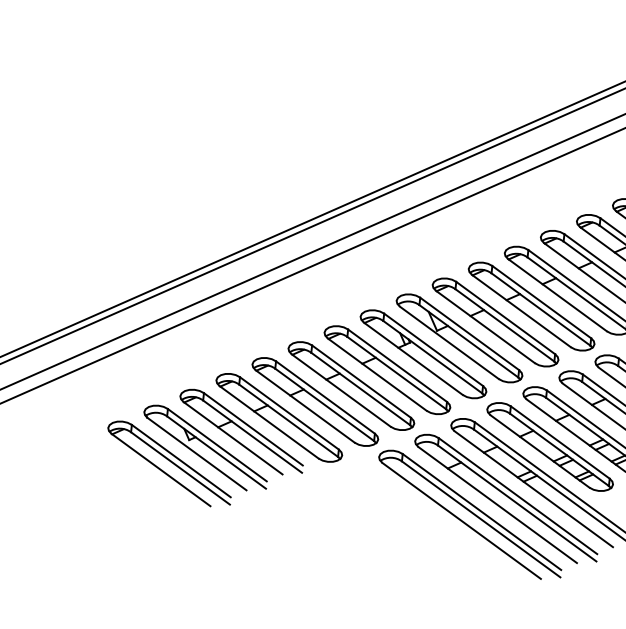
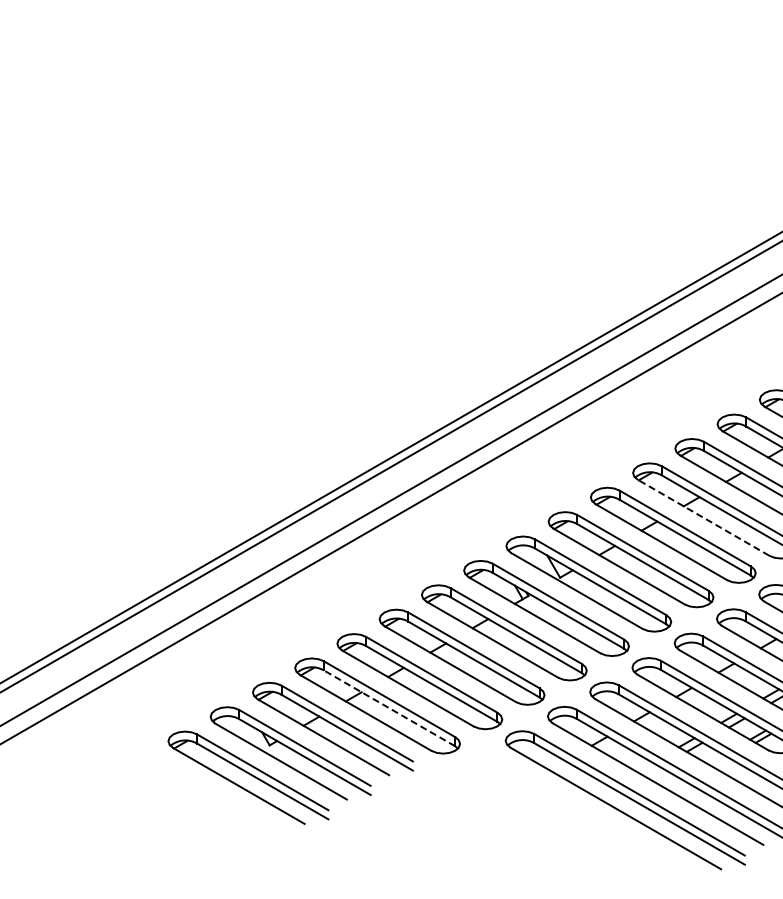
line: (557, 294) -> (703, 517), solid -> dashed
line: (288, 420) -> (389, 708), solid -> dashed

